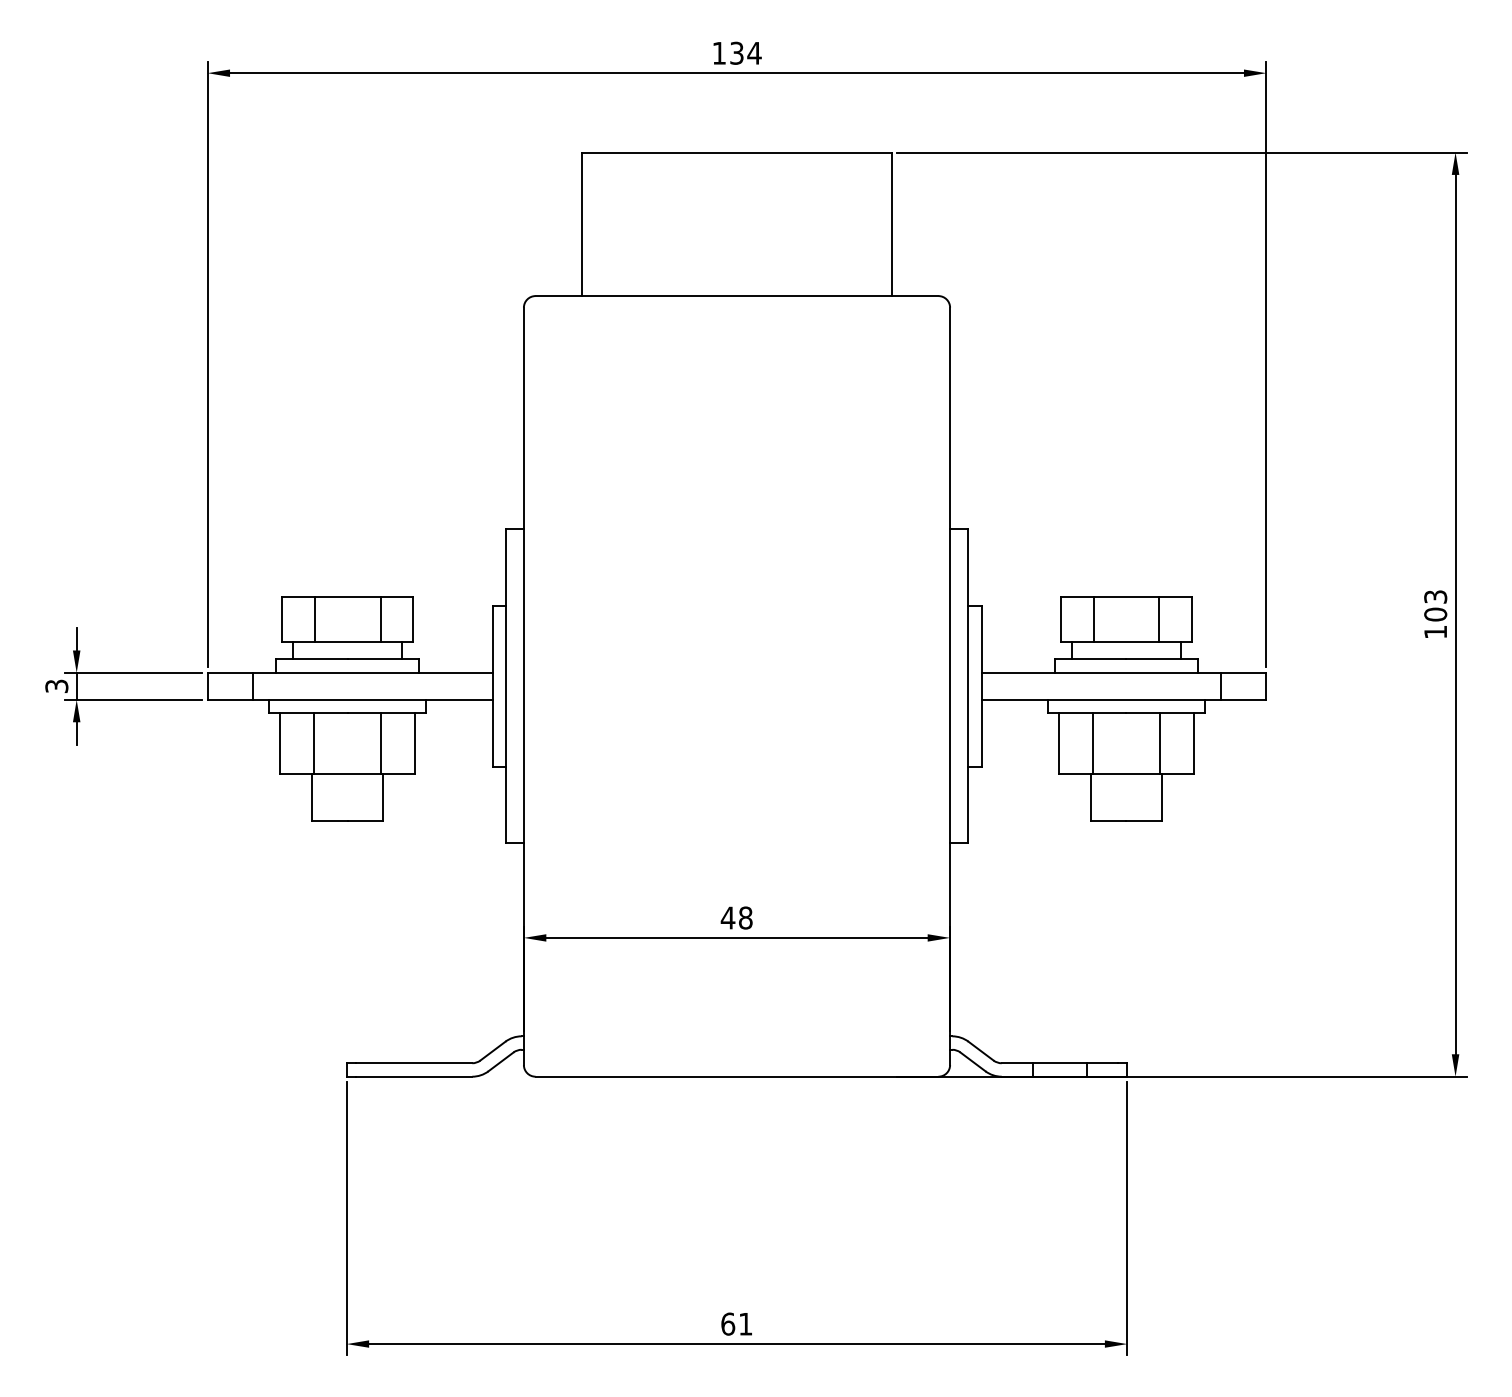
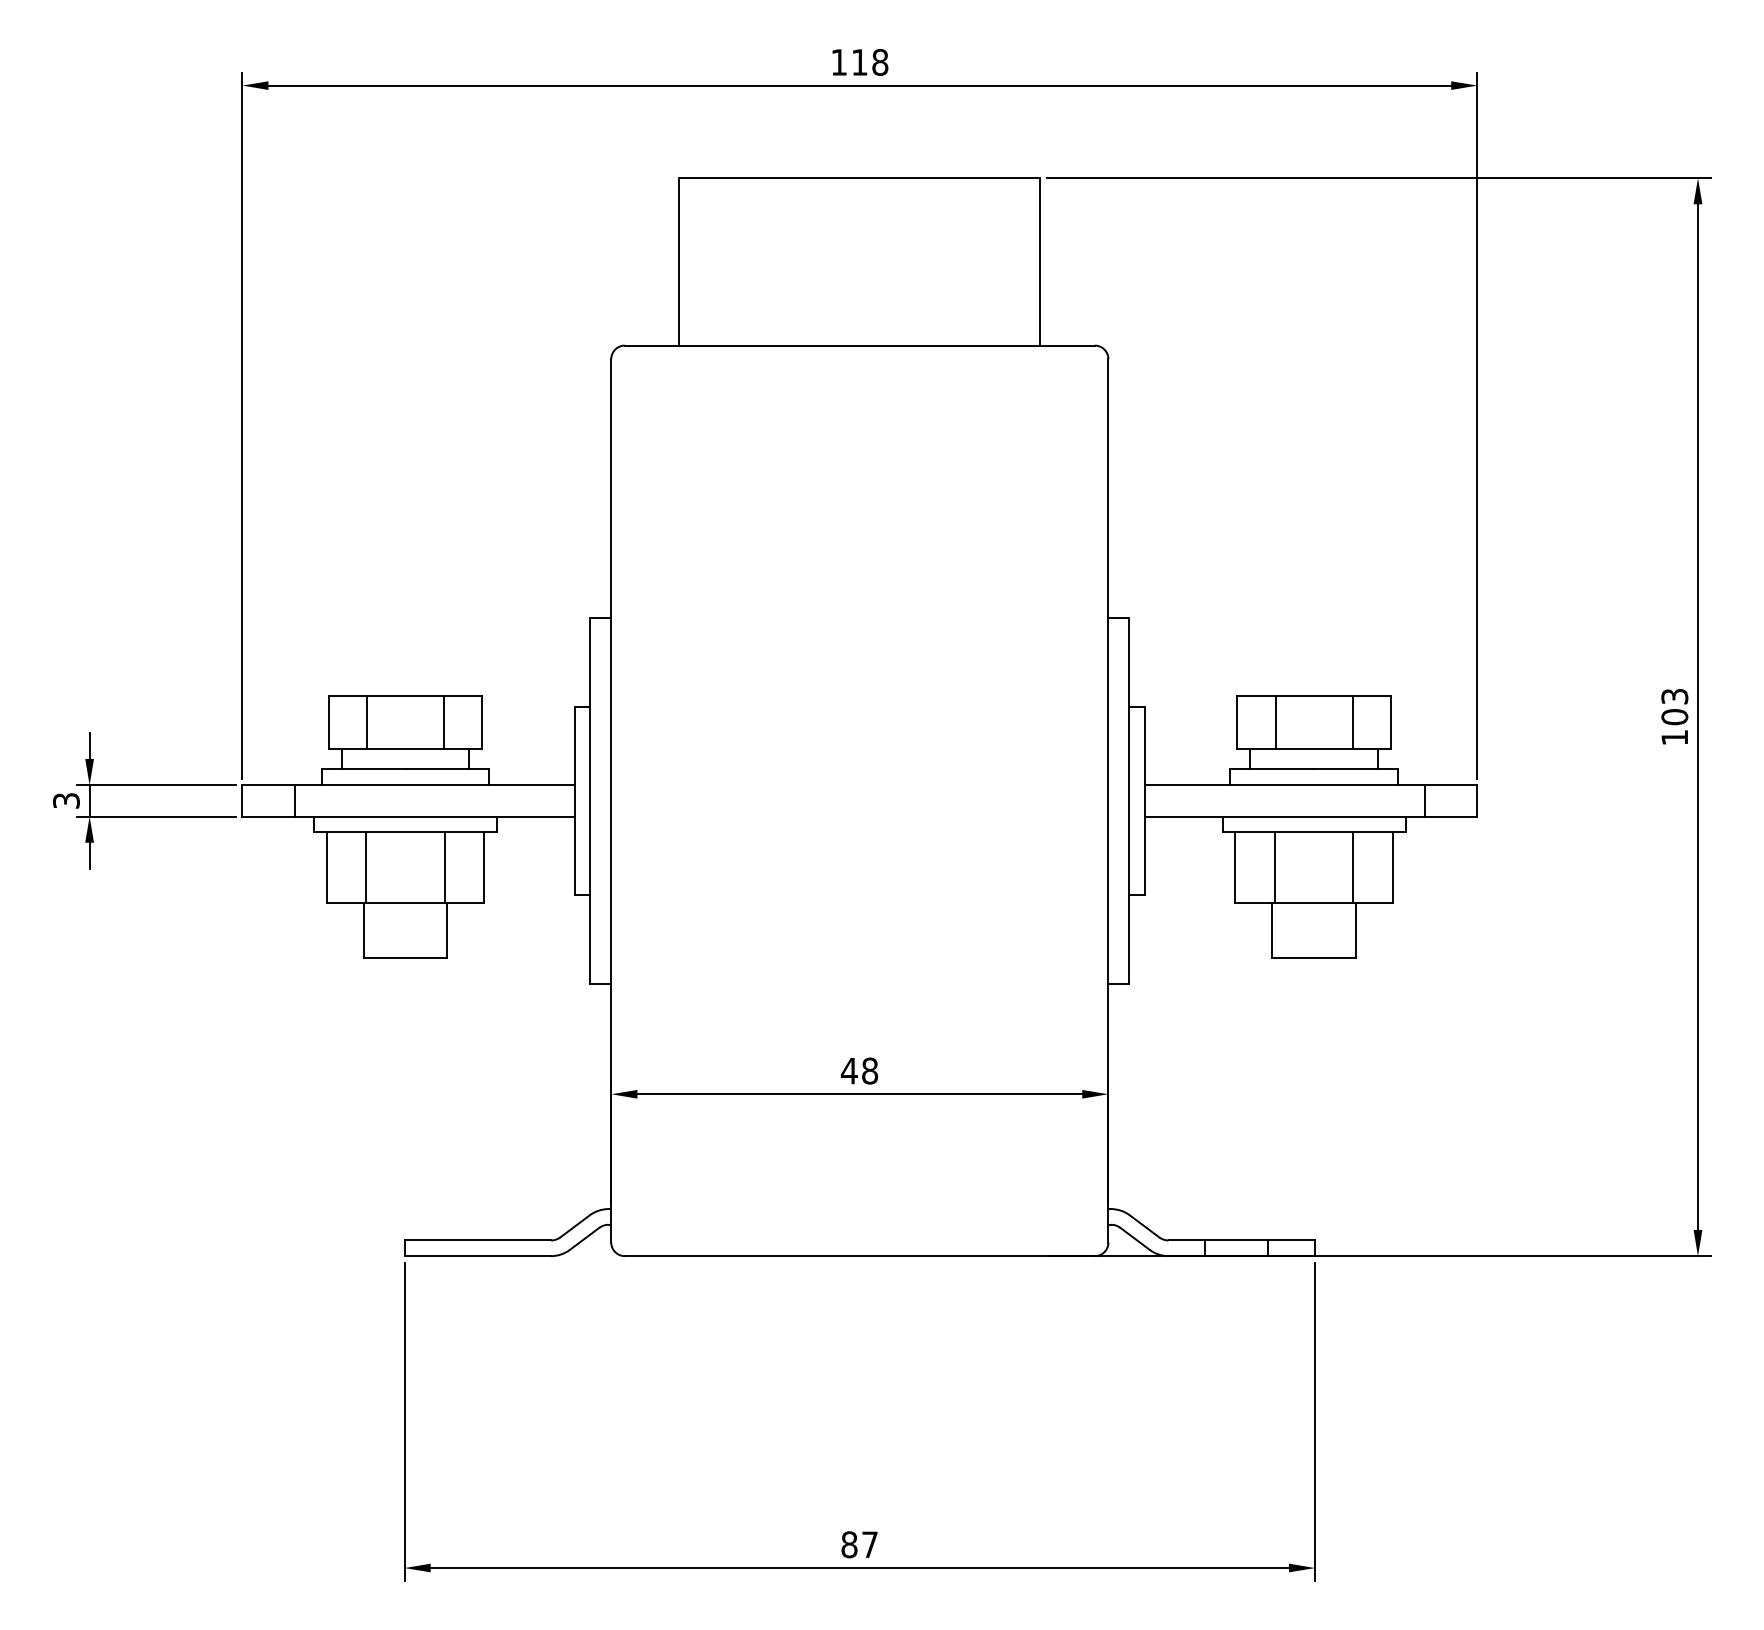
text: (746, 53) -> (870, 62), 134 -> 118
text: (736, 1323) -> (859, 1544), 61 -> 87

